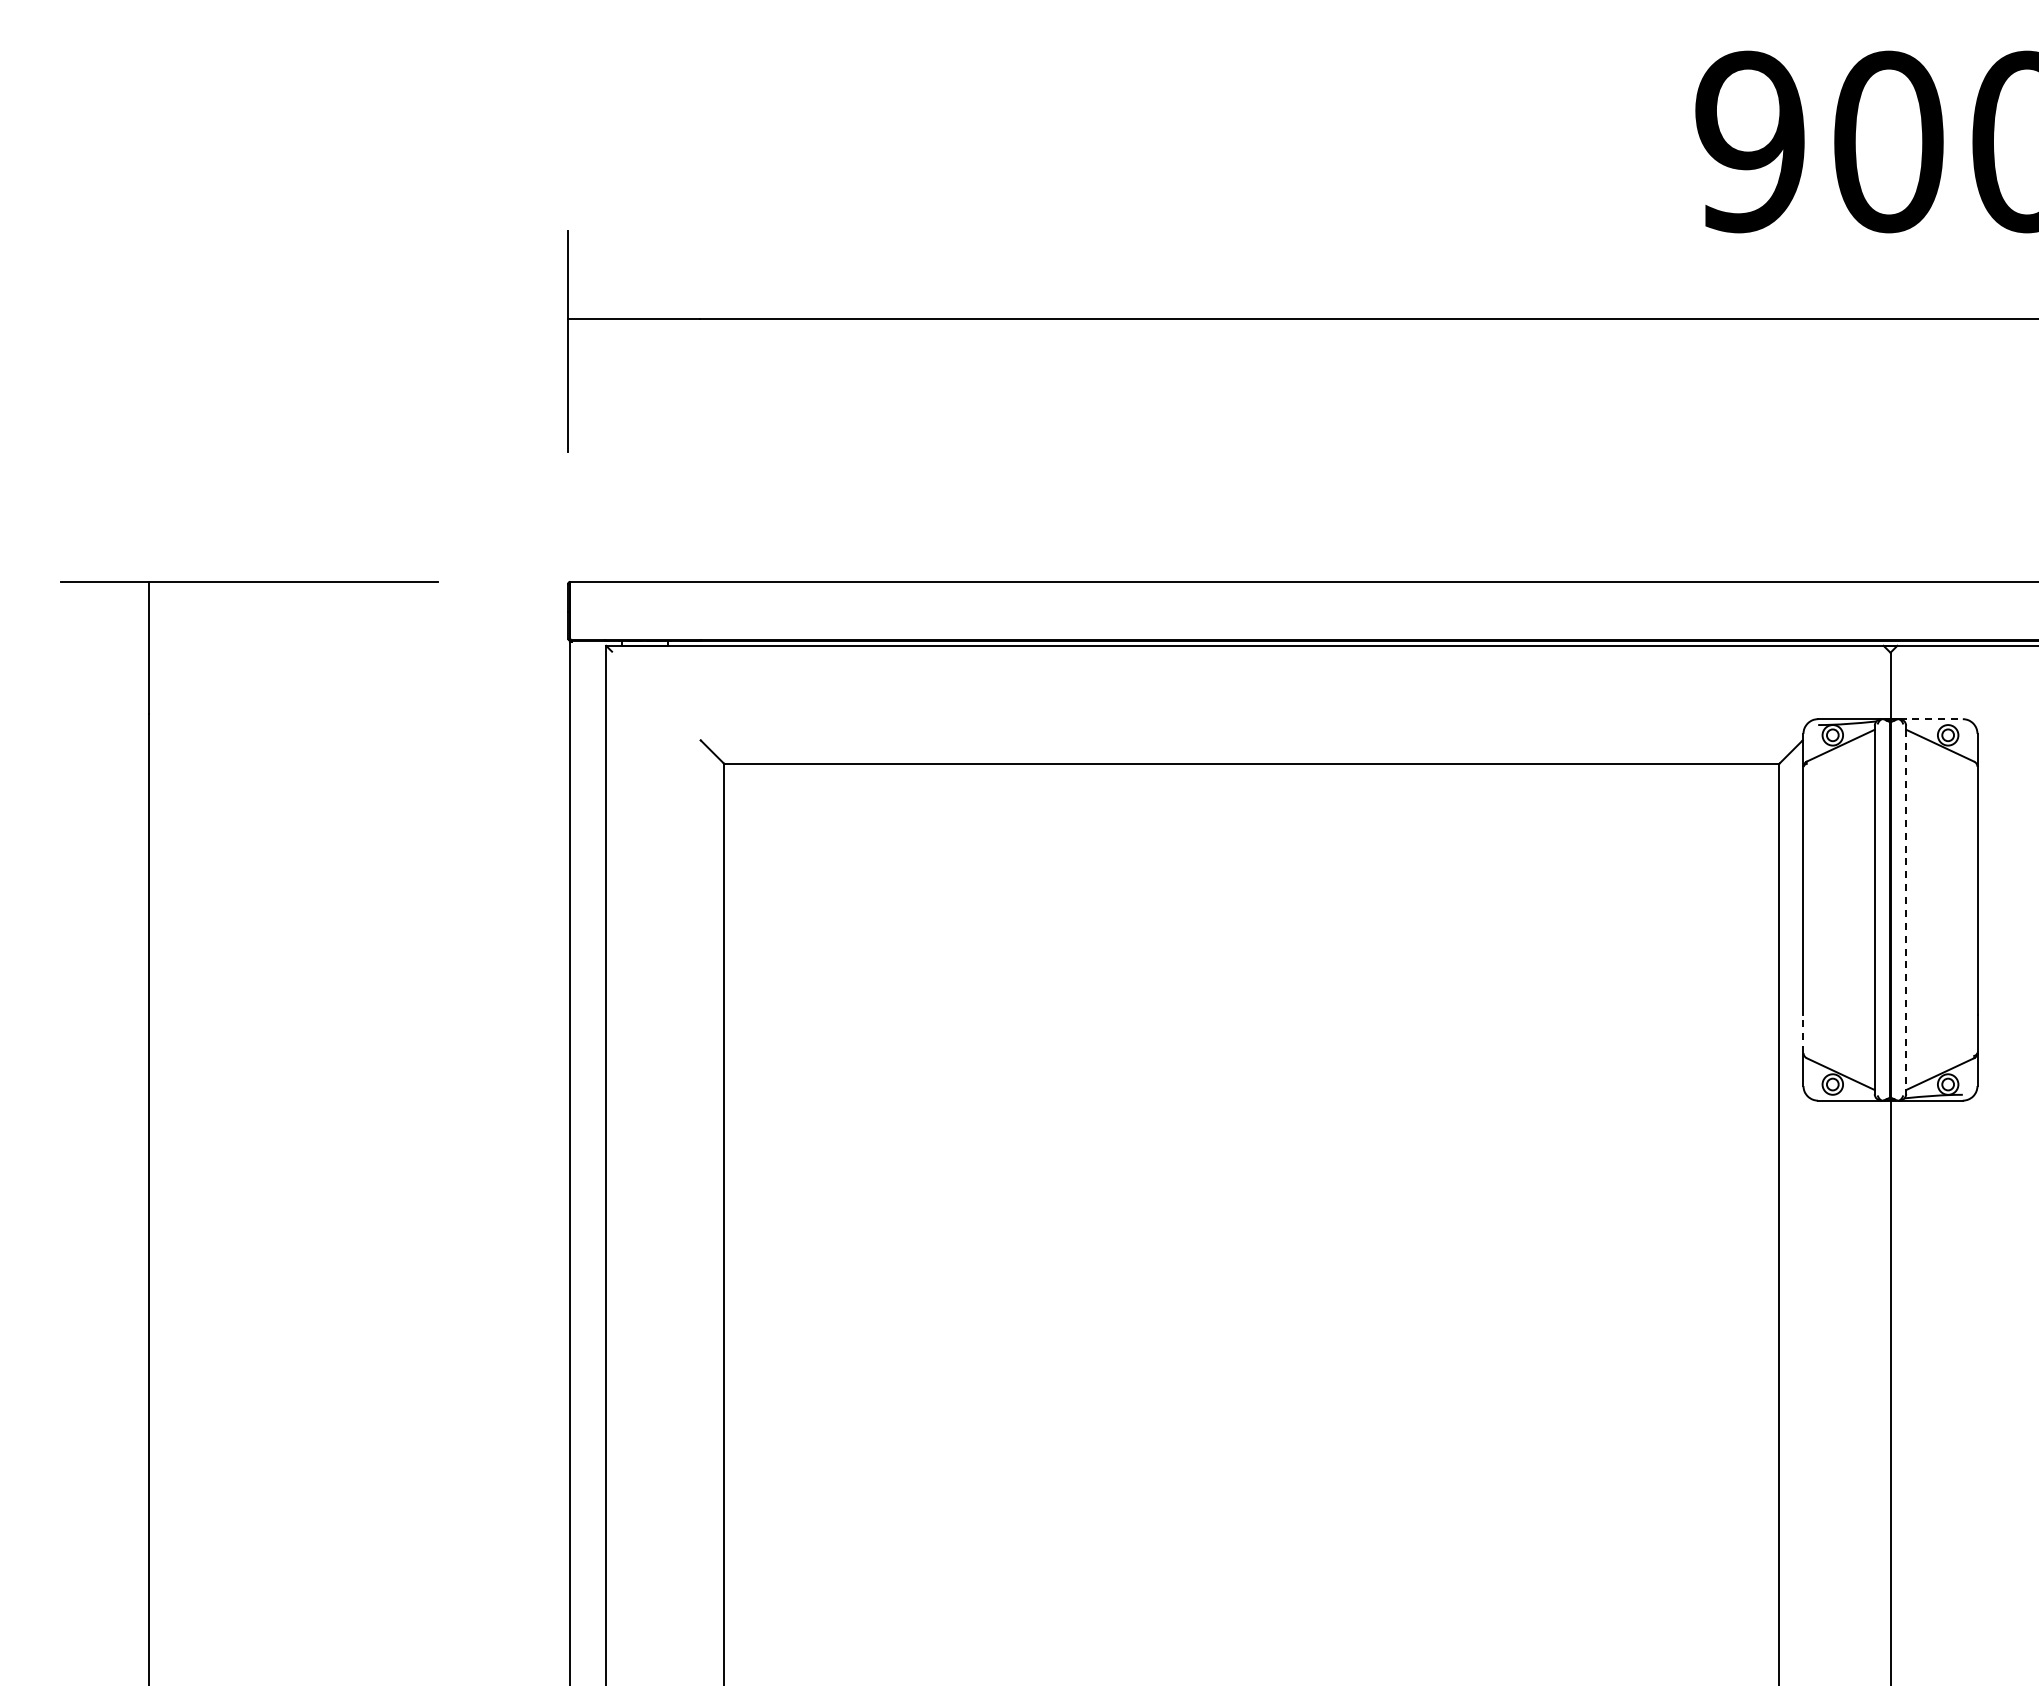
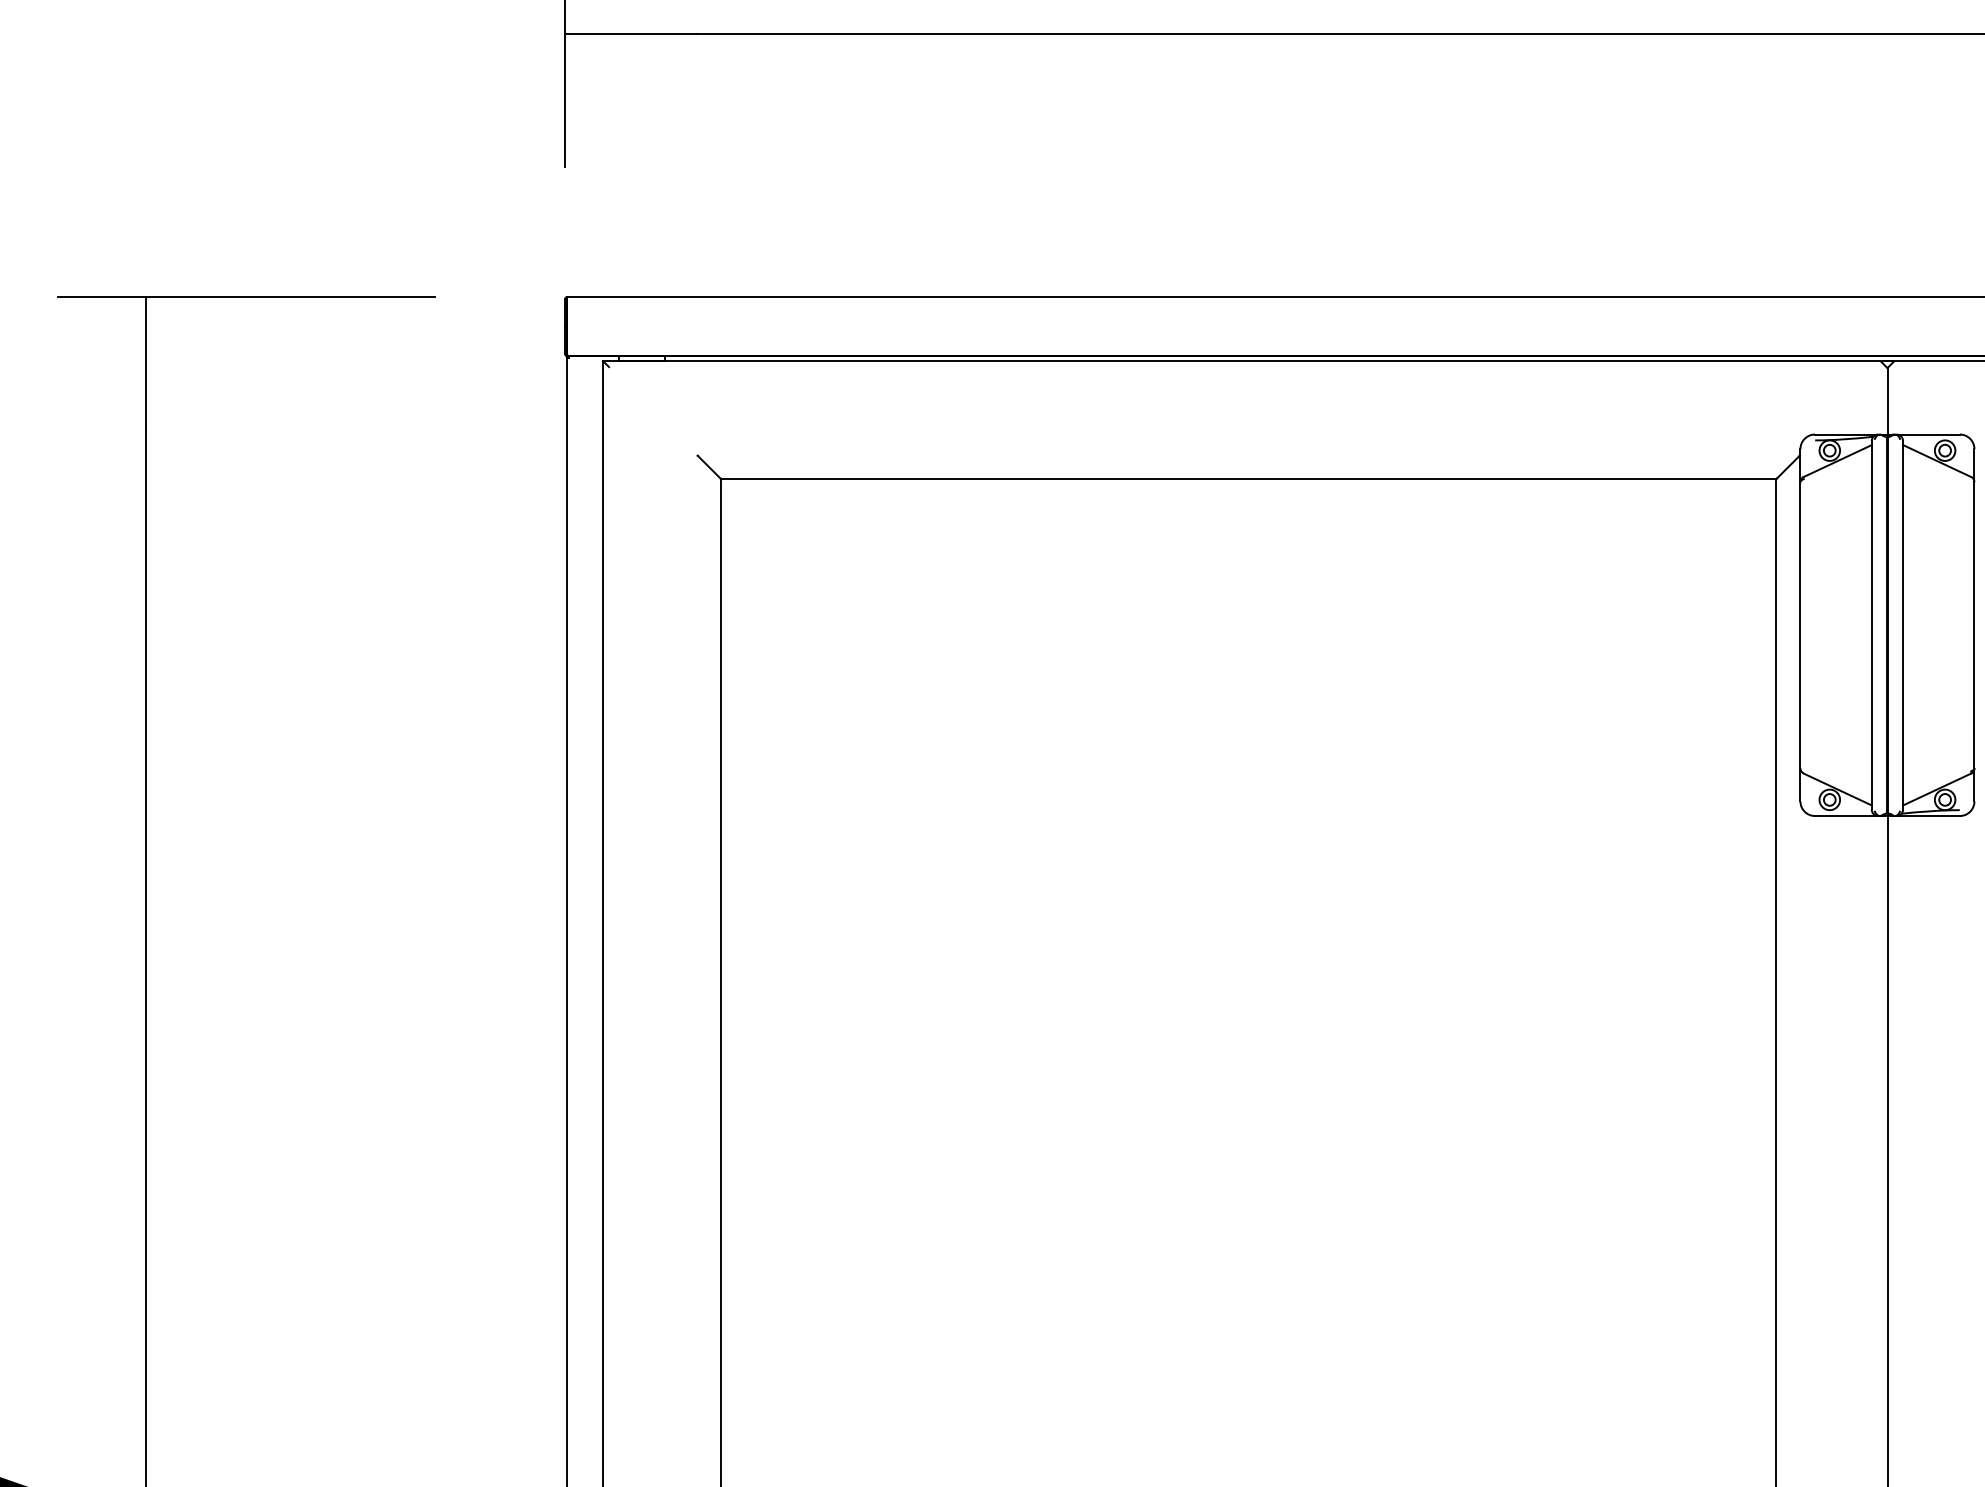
line: (1931, 719) -> (1928, 434), dashed -> solid
line: (1906, 910) -> (1903, 625), dashed -> solid
line: (1803, 1033) -> (1800, 748), dashed -> solid

